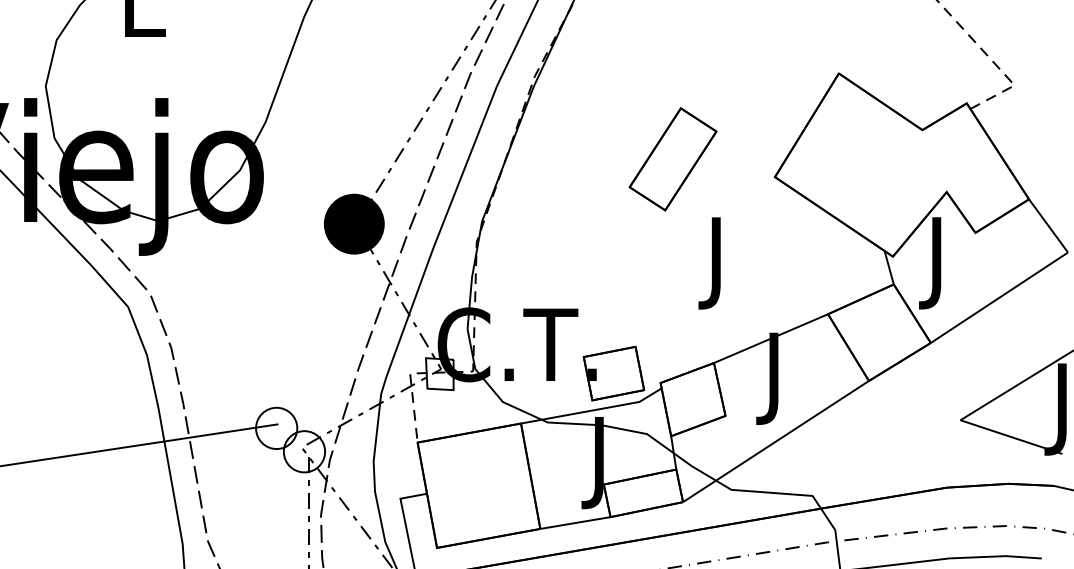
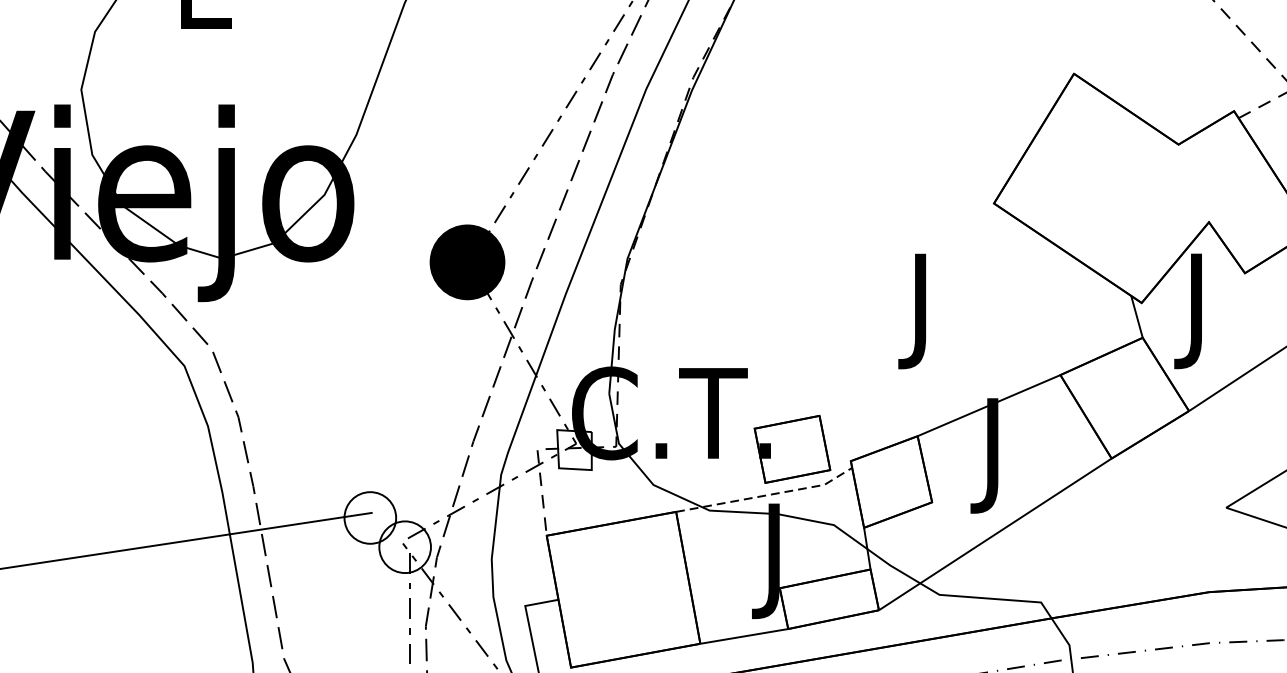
part: (672, 159) -> (865, 181), removed
line: (593, 410) -> (766, 495), solid -> dashed

